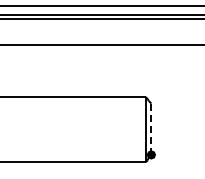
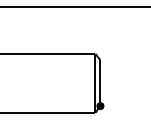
line: (151, 130) -> (100, 84), dashed -> solid

